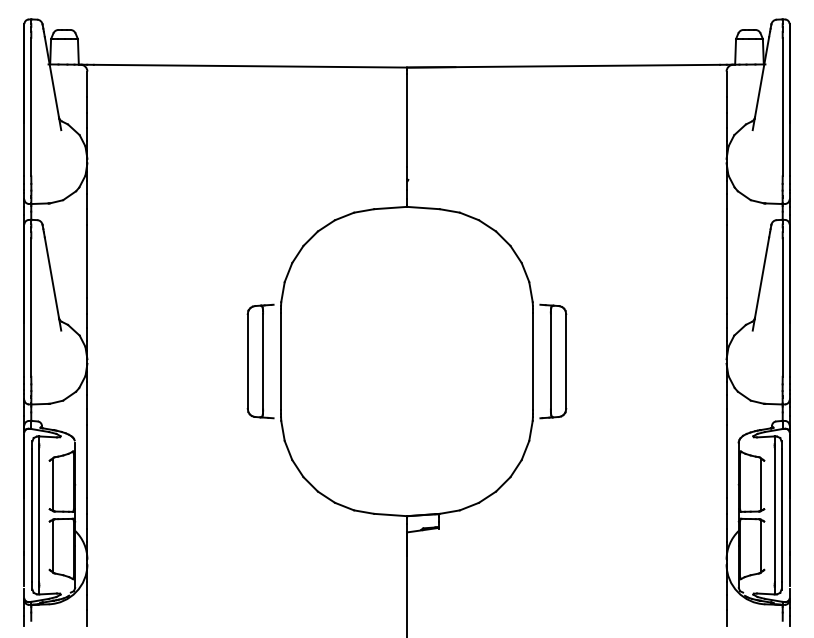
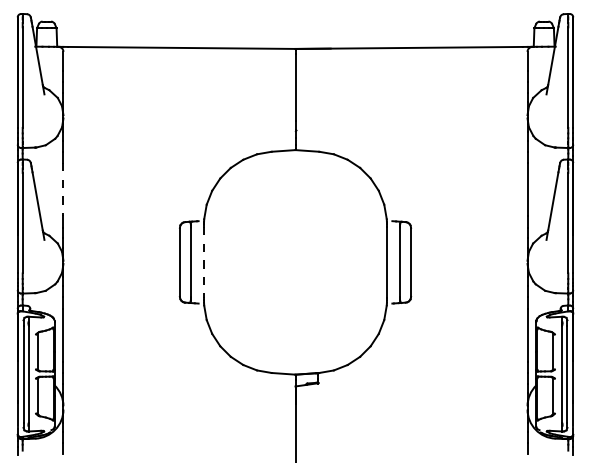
line: (87, 262) -> (63, 190), solid -> dashed
line: (281, 361) -> (204, 262), solid -> dashed

